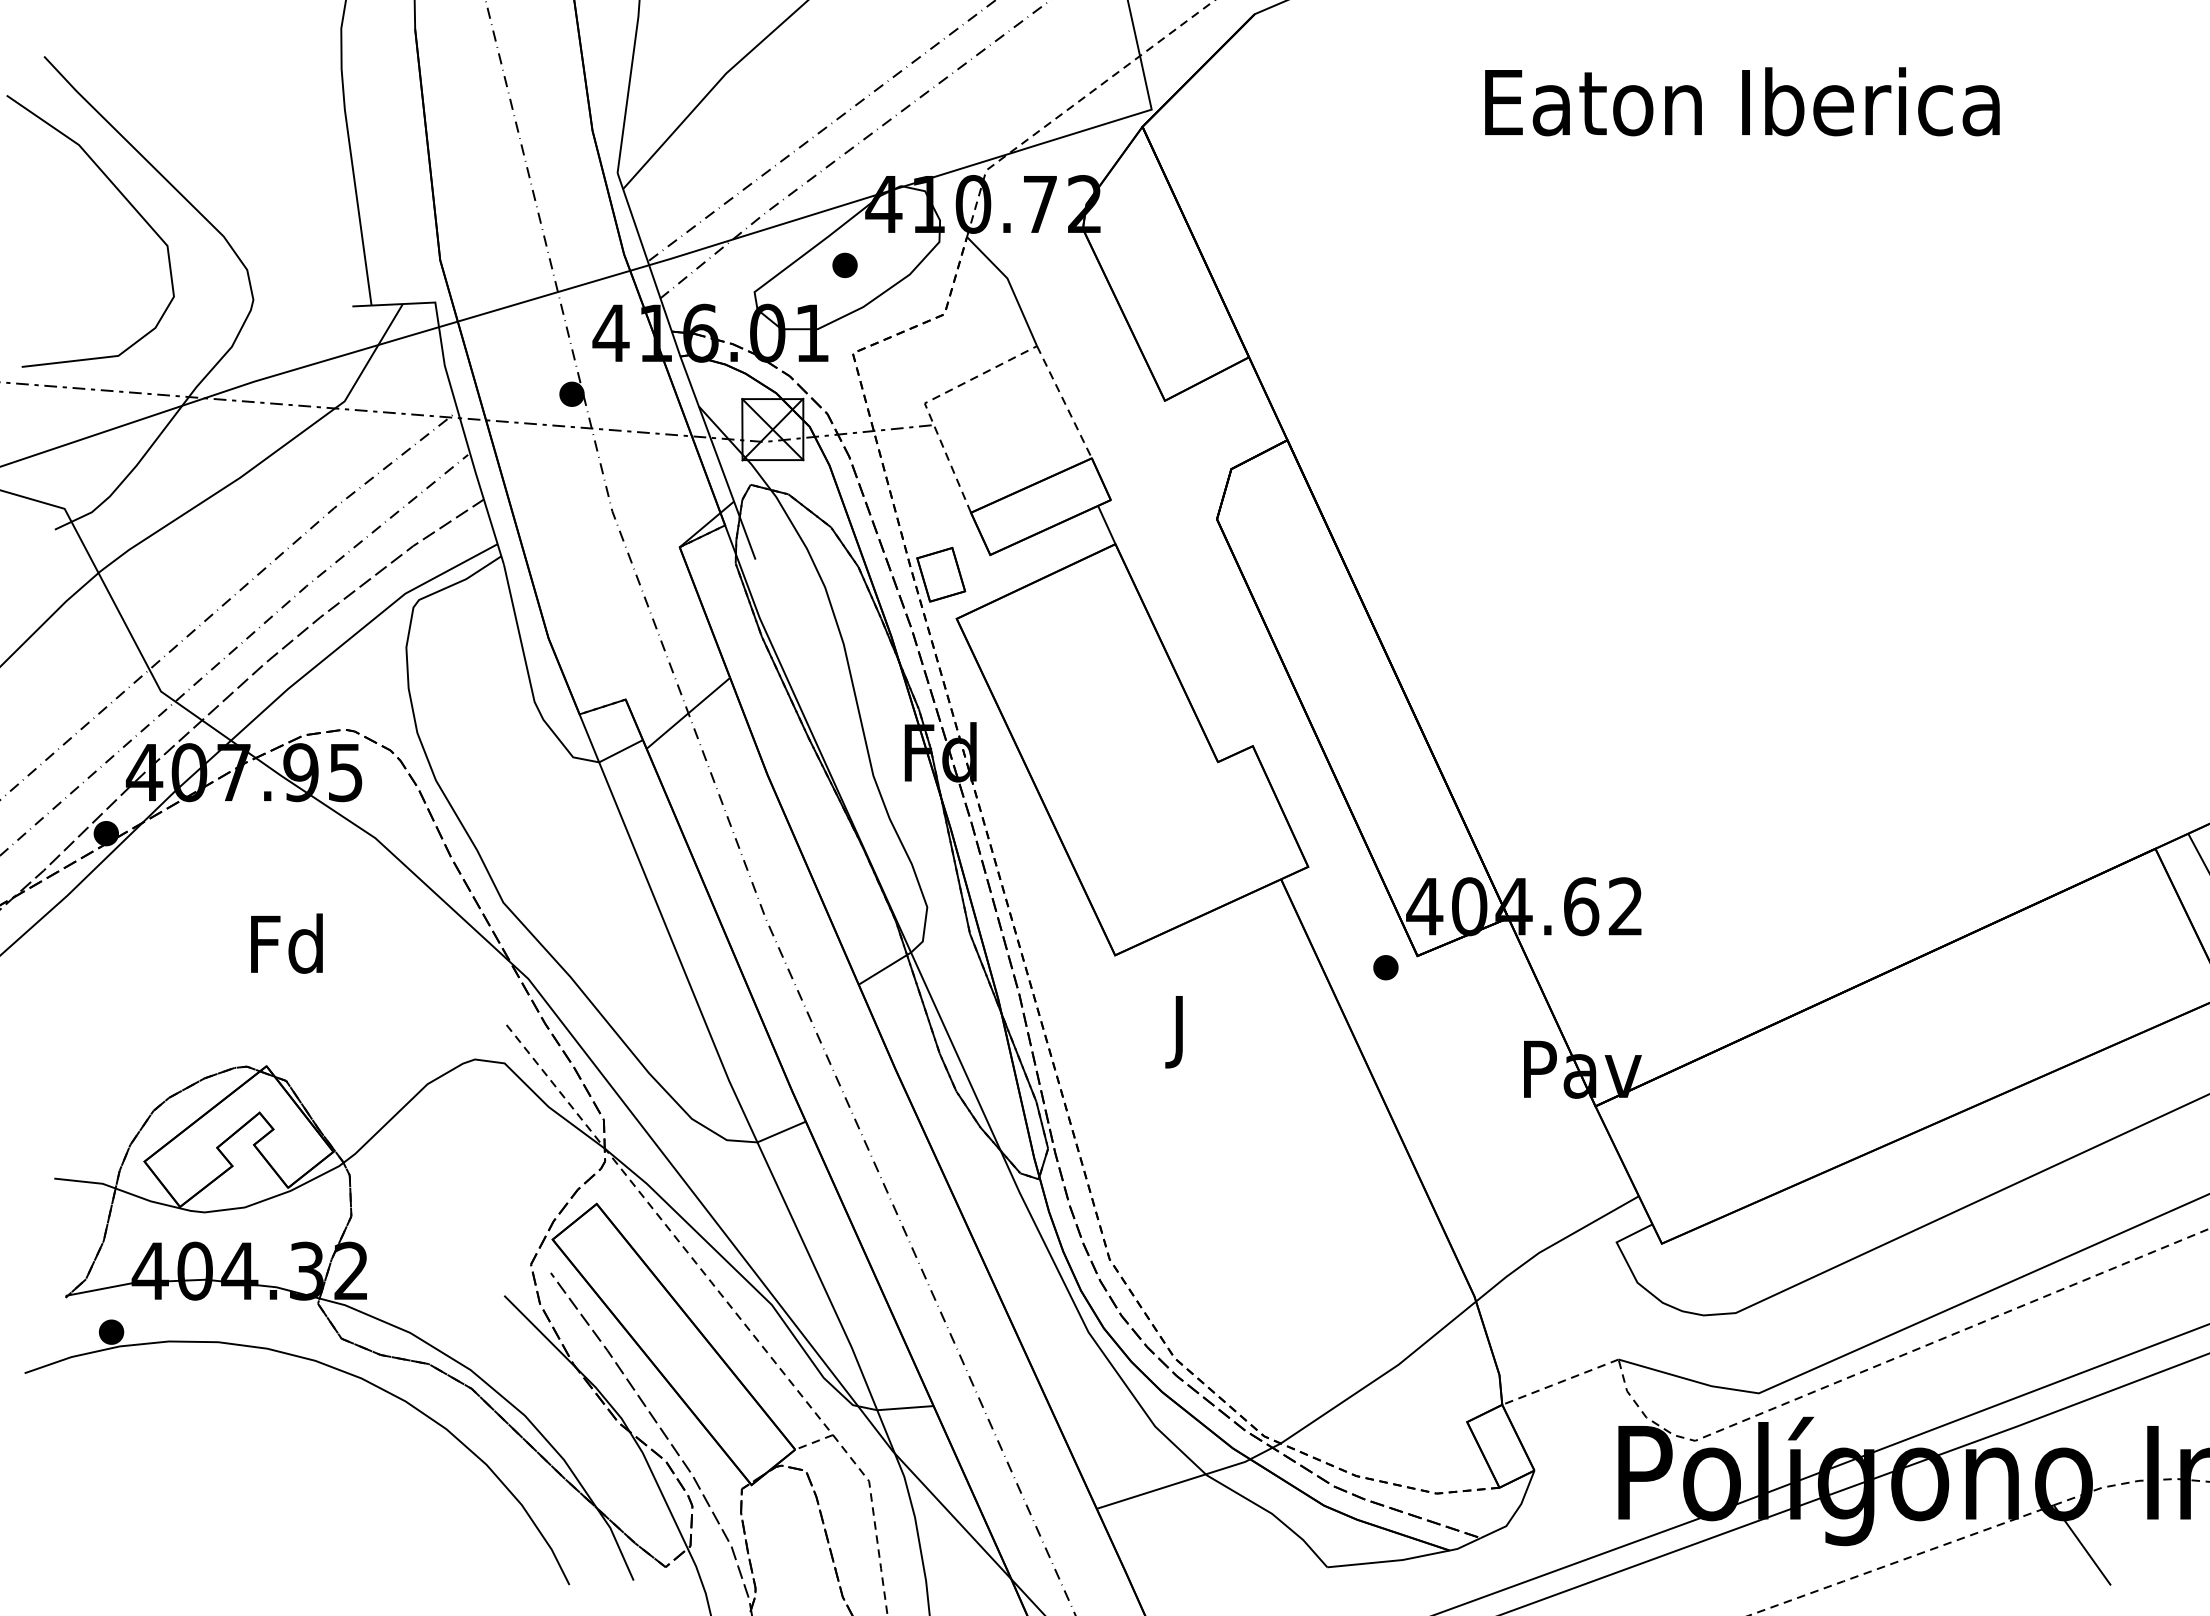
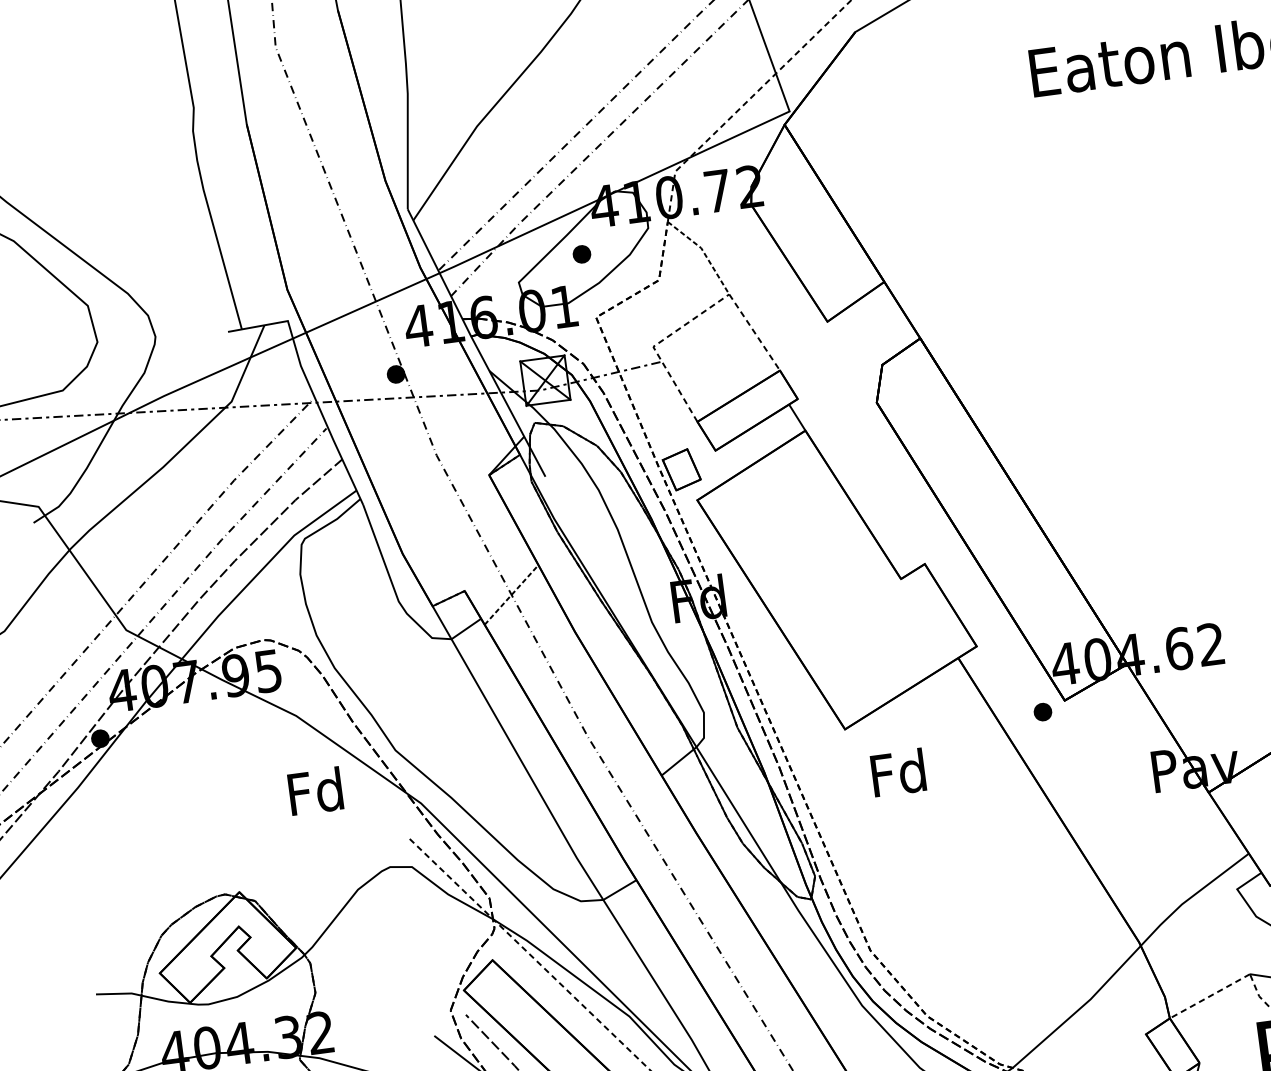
line: (1010, 285) -> (704, 252), solid -> dashed
line: (688, 713) -> (511, 595), solid -> dashed
text: (286, 943) -> (315, 791), moved
text: (1179, 1030) -> (899, 777), J -> Fd

